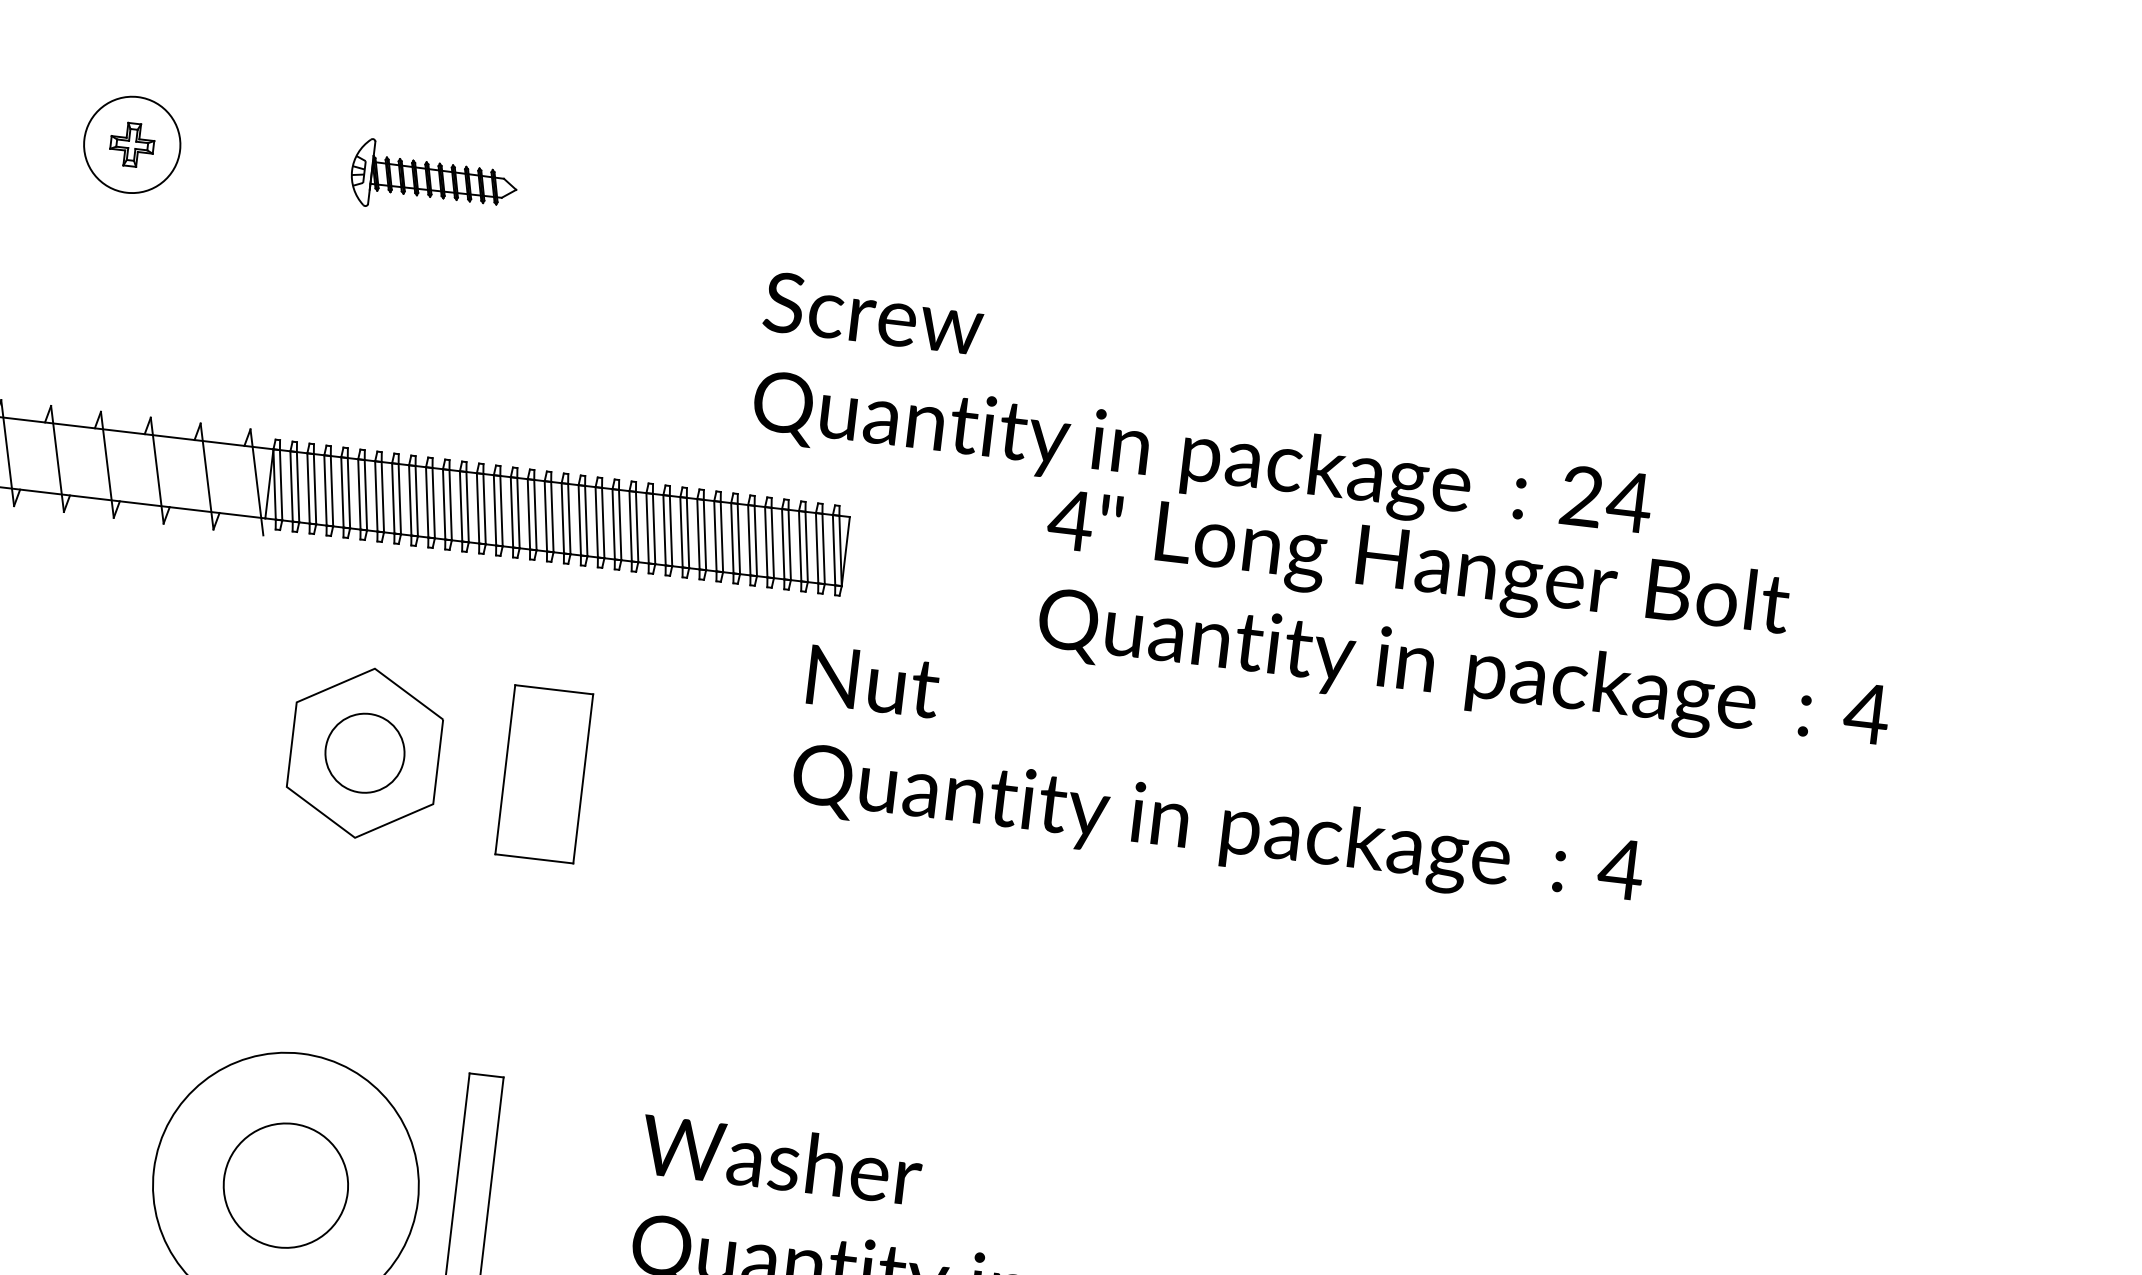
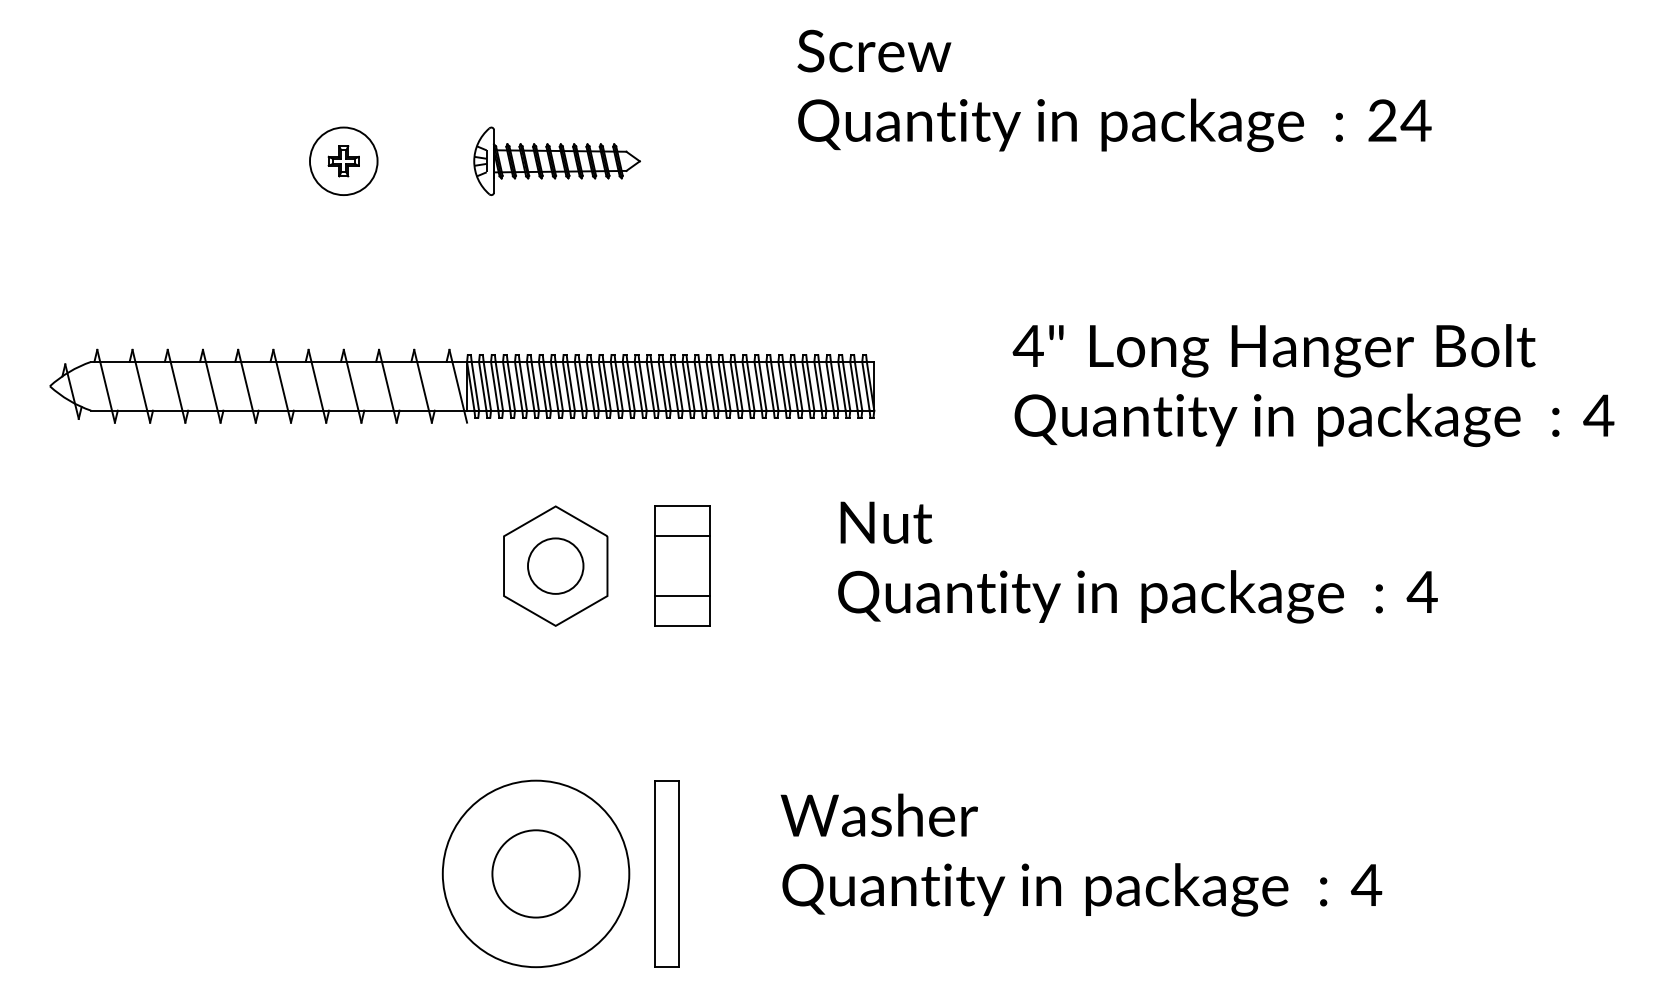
part: (433, 179) -> (556, 160), size x1.43
text: (1207, 409) -> (1114, 90), moved
line: (547, 732) -> (681, 536), added
text: (1222, 779) -> (1137, 562), moved
line: (537, 817) -> (681, 596), added

